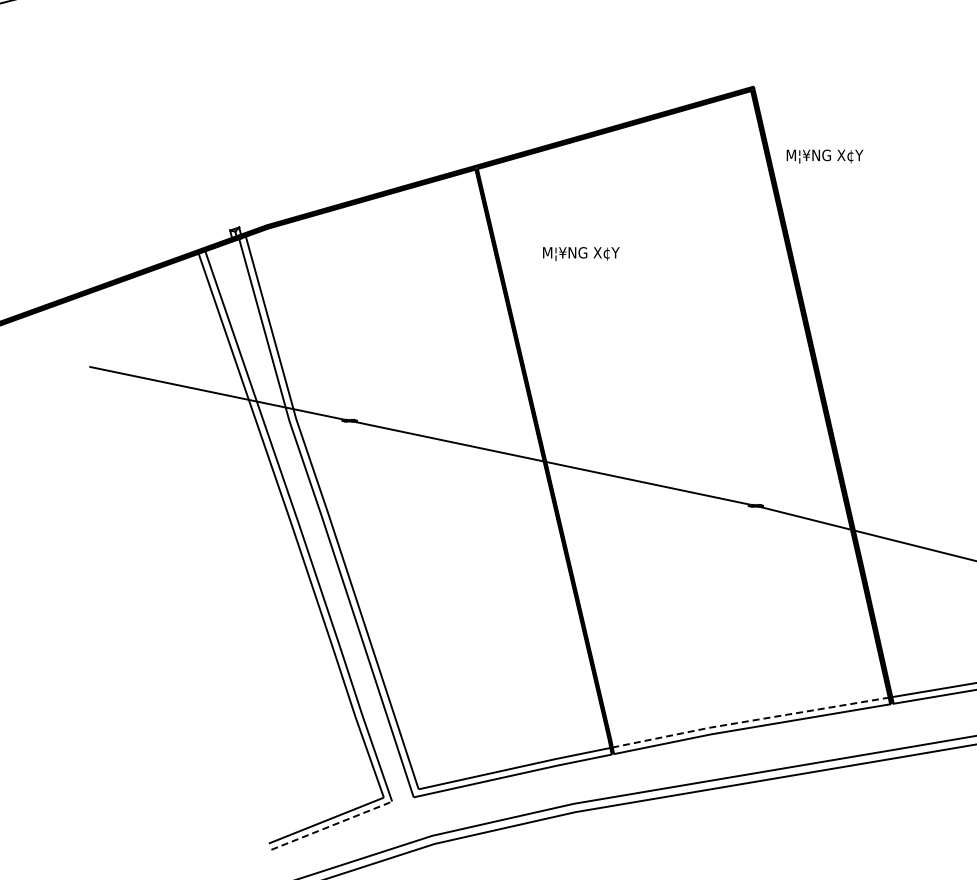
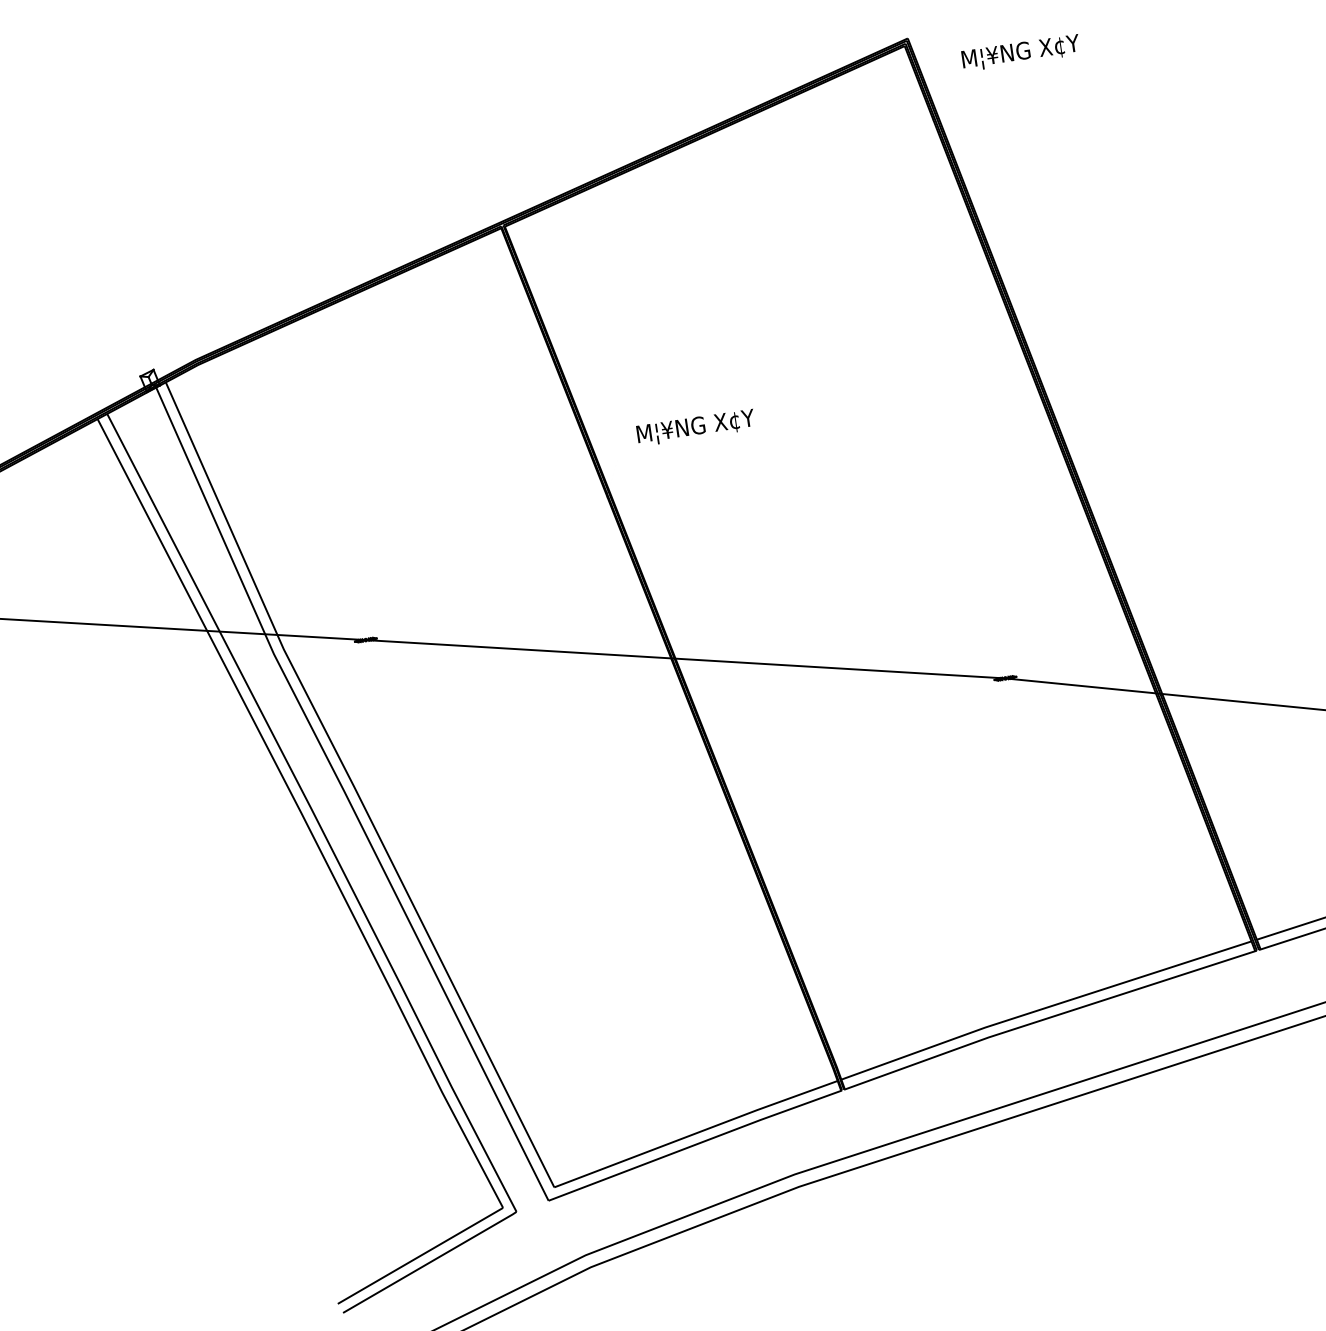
text: (824, 156) -> (1020, 52), moved
text: (581, 253) -> (696, 426), moved
line: (750, 720) -> (1045, 1007), dashed -> solid
line: (332, 825) -> (430, 1262), dashed -> solid

